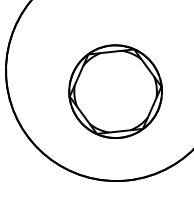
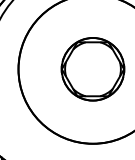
part: (114, 92) -> (92, 69), moved

